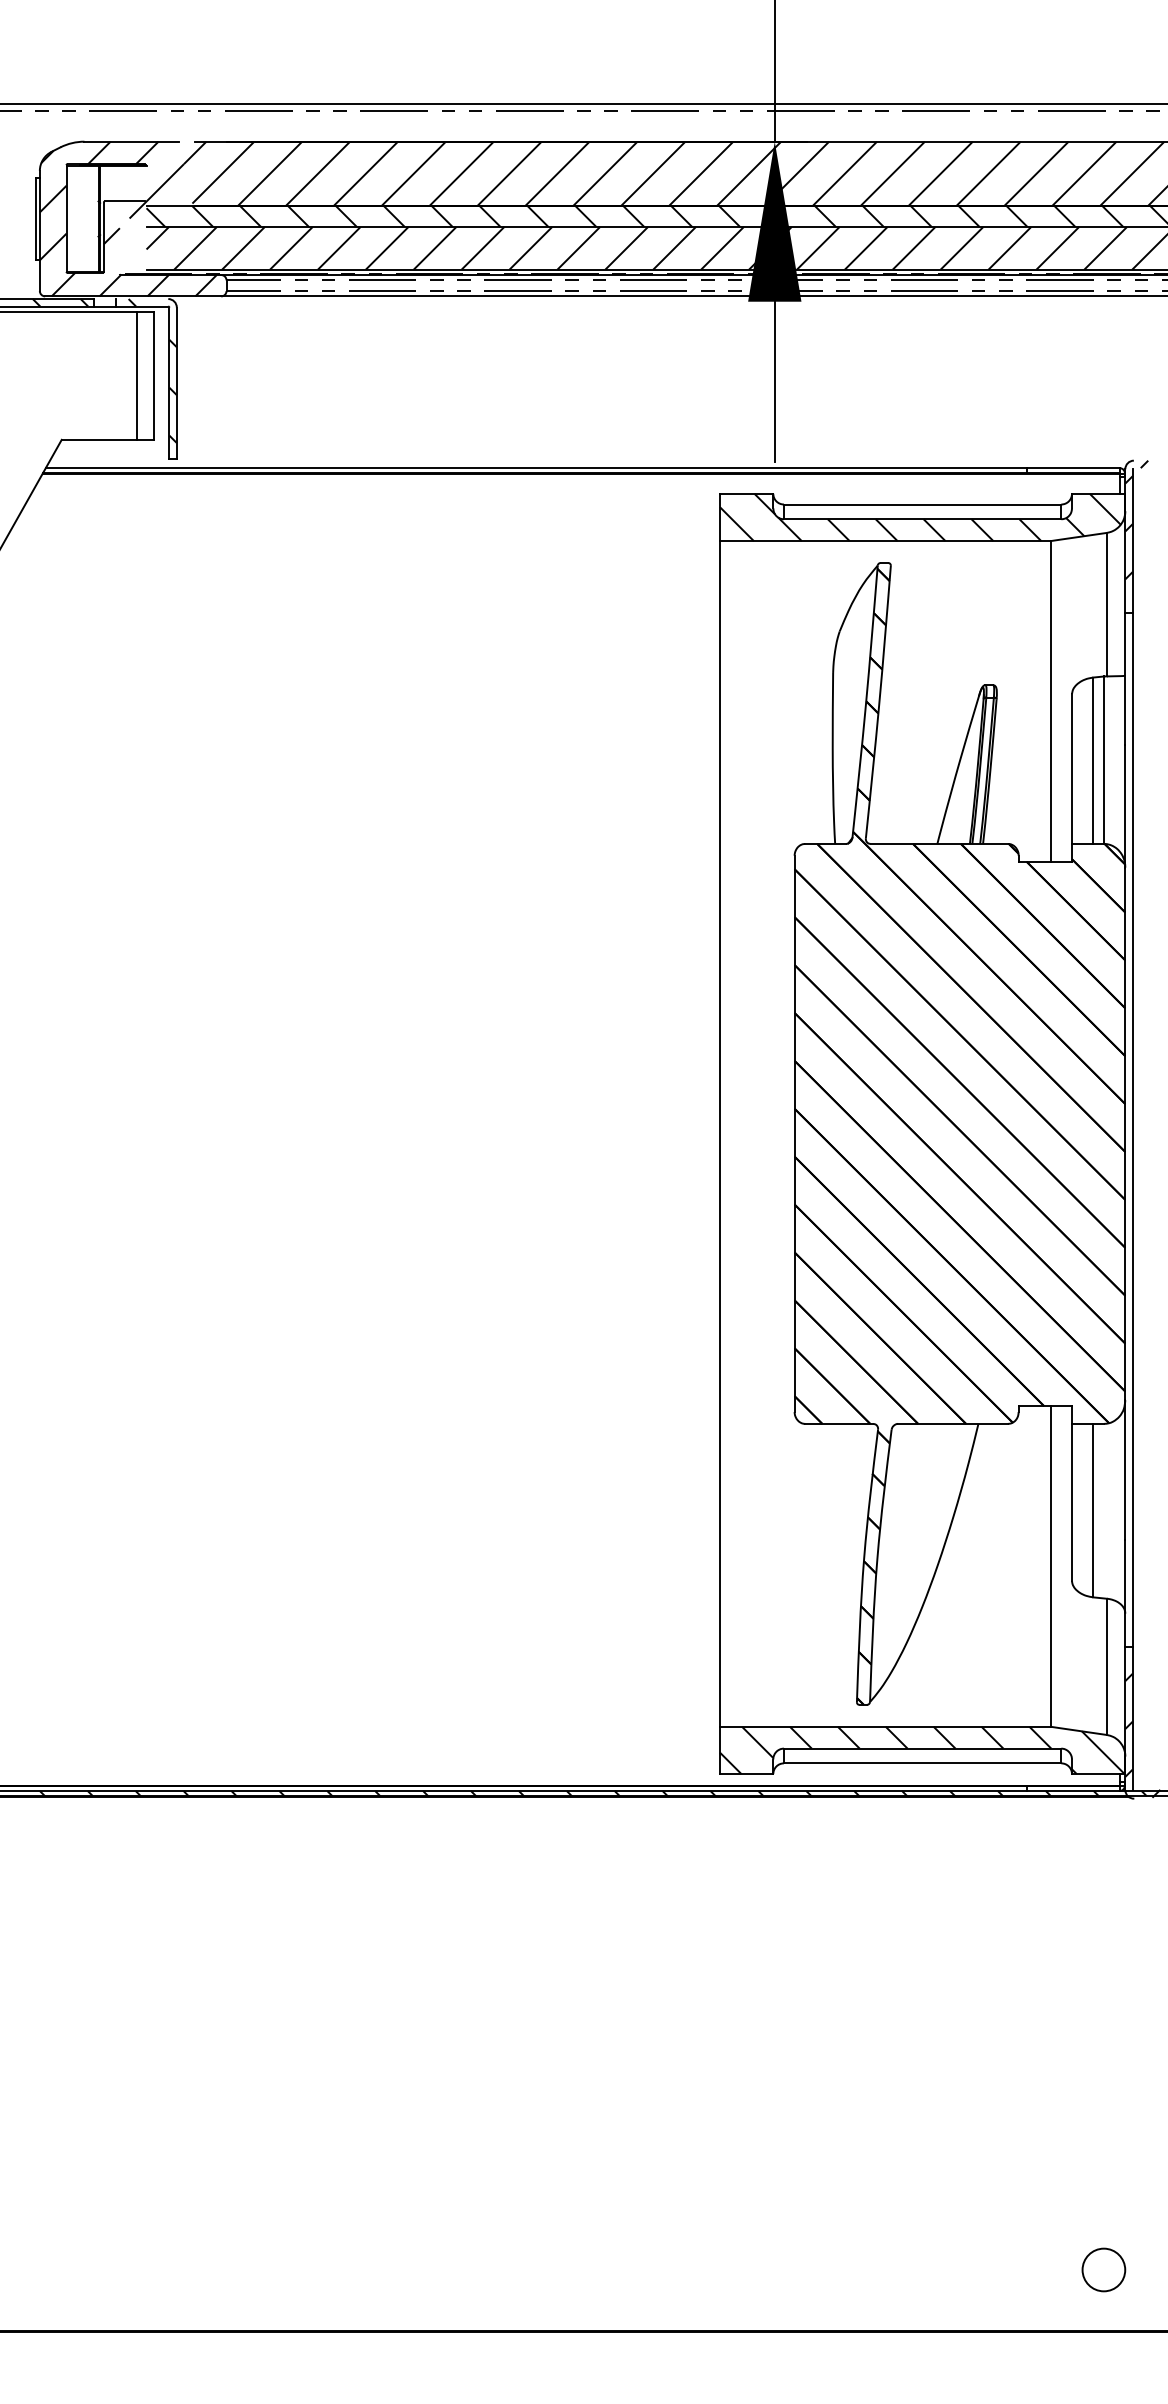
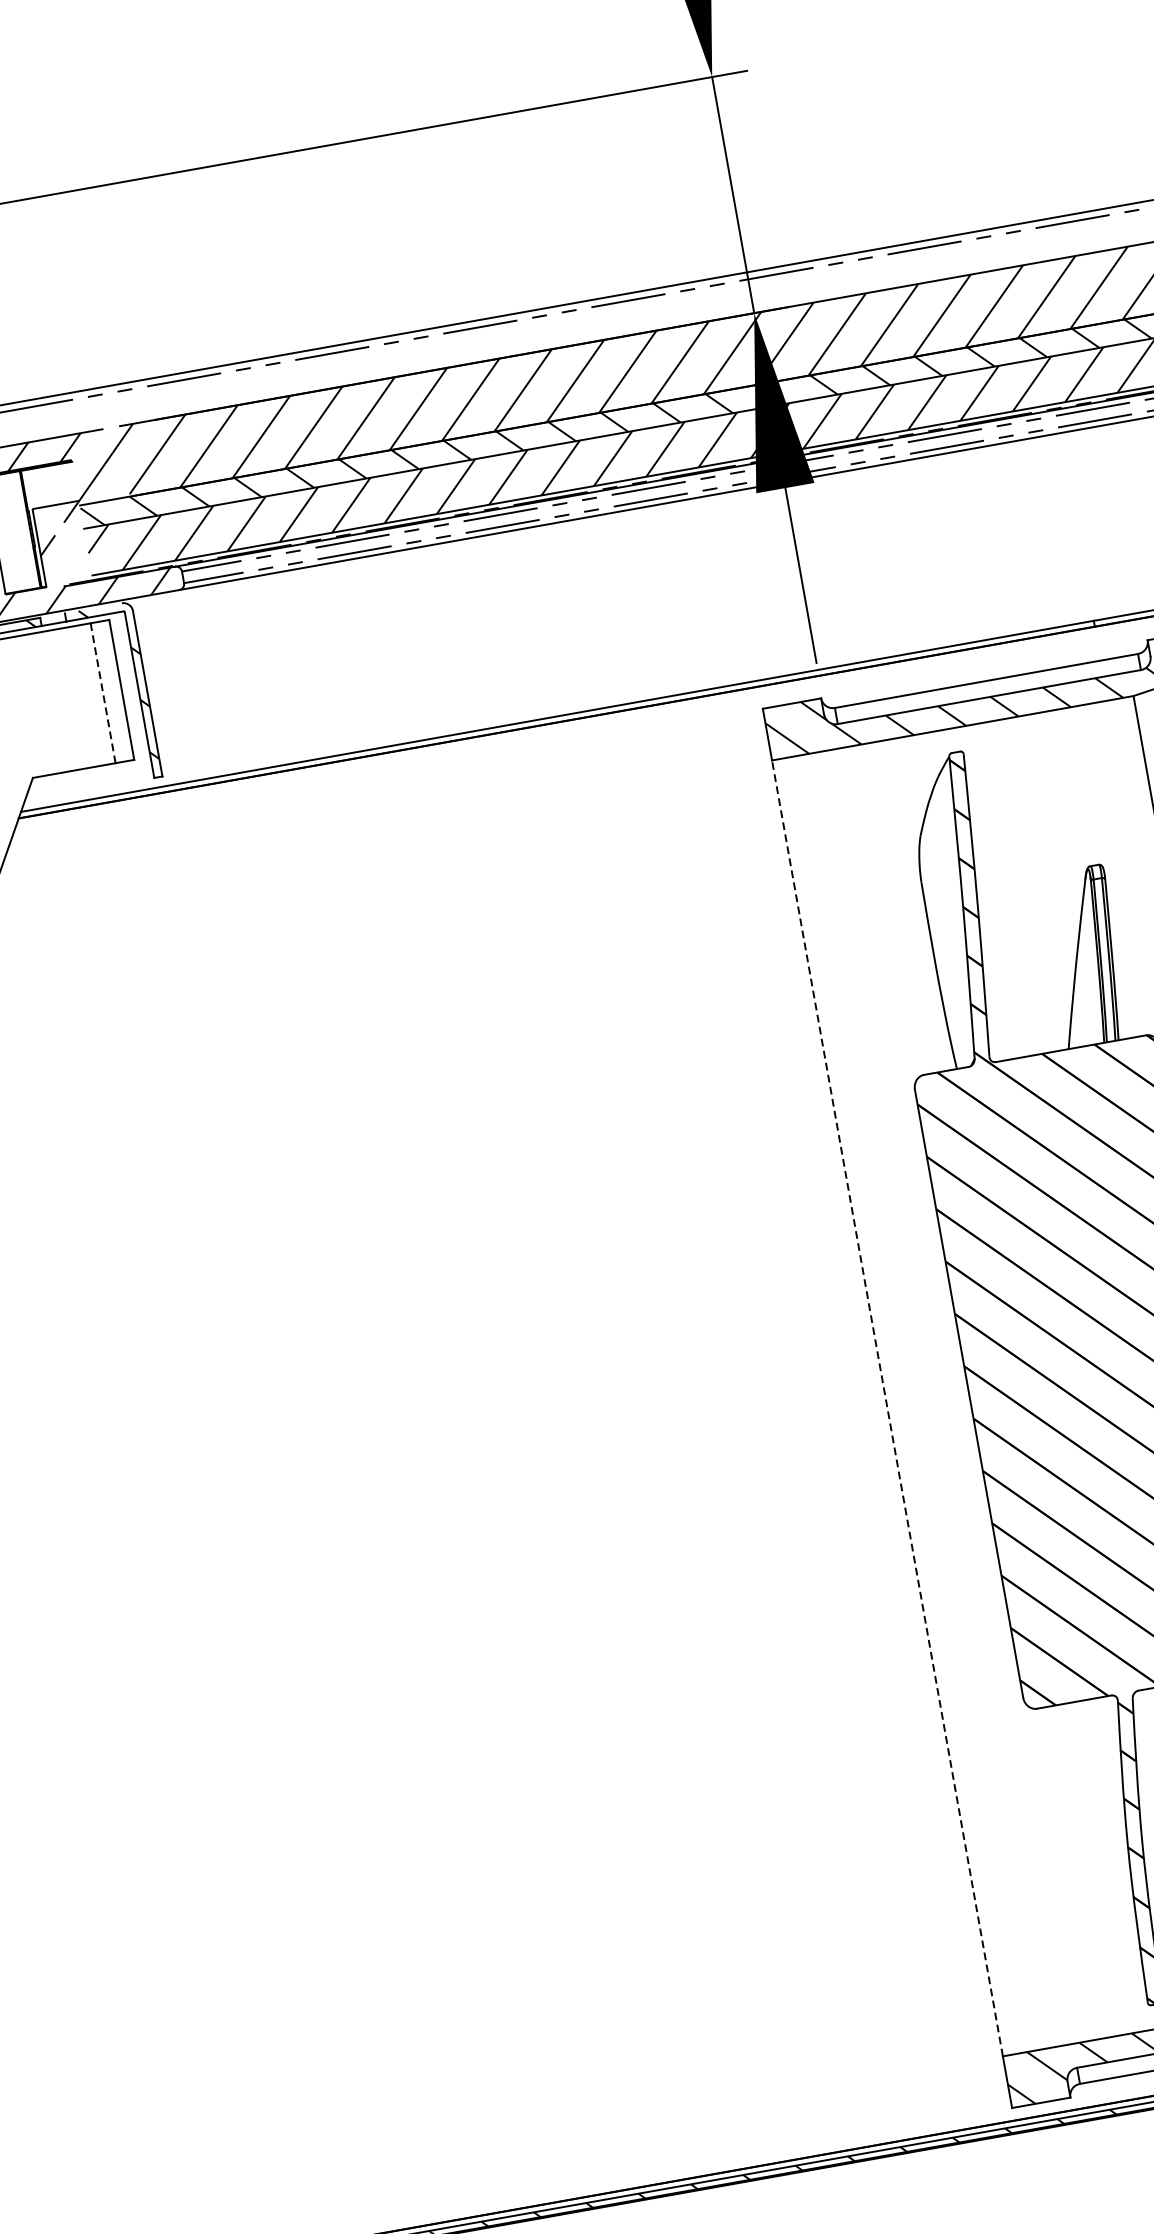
line: (137, 375) -> (103, 692), solid -> dashed
line: (719, 1133) -> (886, 1408), solid -> dashed

